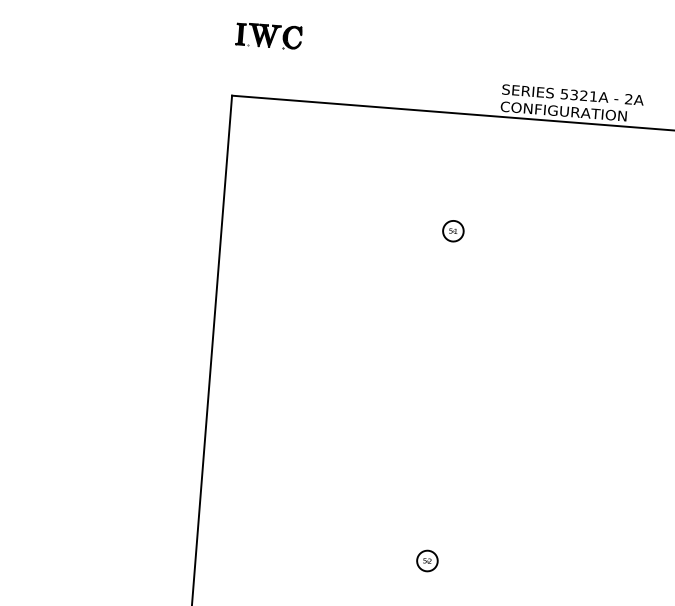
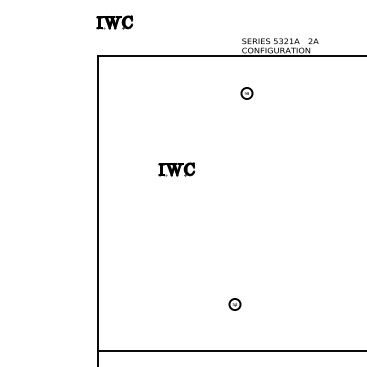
part: (452, 231) -> (246, 93), moved
part: (361, 317) -> (176, 169), added
part: (426, 560) -> (234, 304), moved

